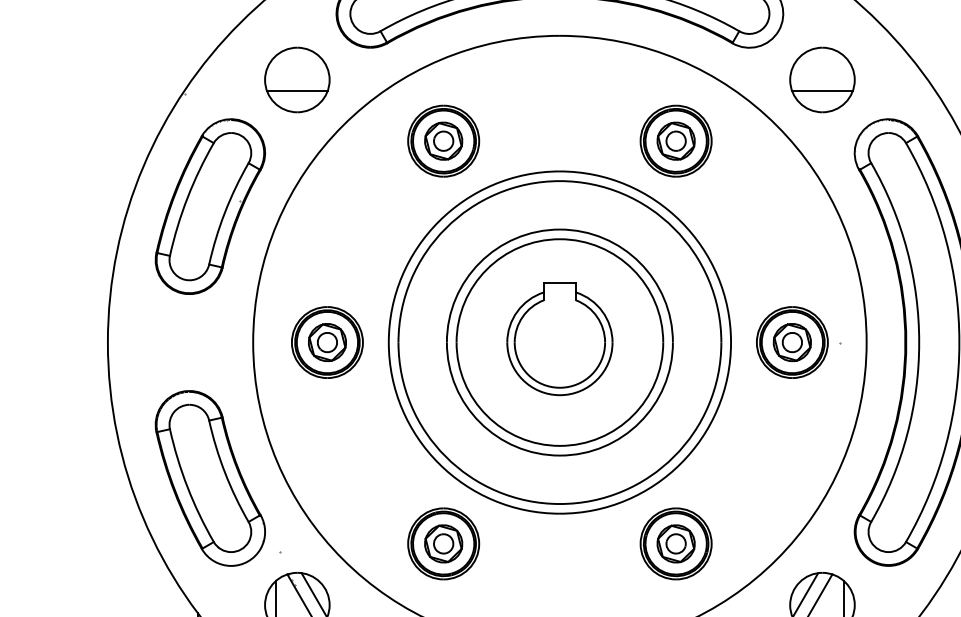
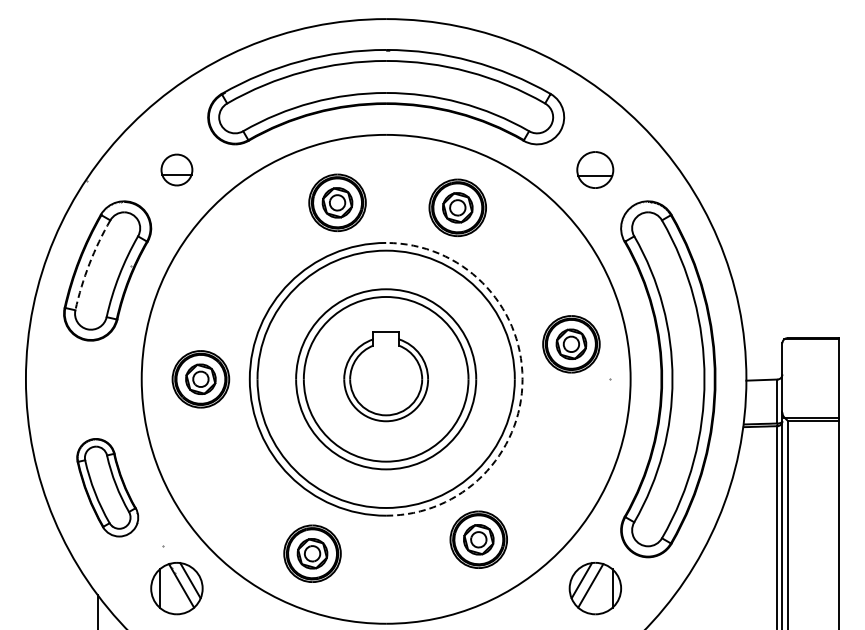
part: (296, 79) -> (176, 169), size x0.6
part: (821, 79) -> (594, 169), size x0.7
part: (443, 140) -> (337, 202), moved
part: (675, 140) -> (457, 207), moved
arc: (187, 197) -> (89, 263), solid -> dashed
arc: (730, 342) -> (522, 379), solid -> dashed
part: (792, 342) -> (571, 344), moved
part: (210, 478) -> (107, 487), size x0.7
part: (443, 543) -> (312, 553), moved

